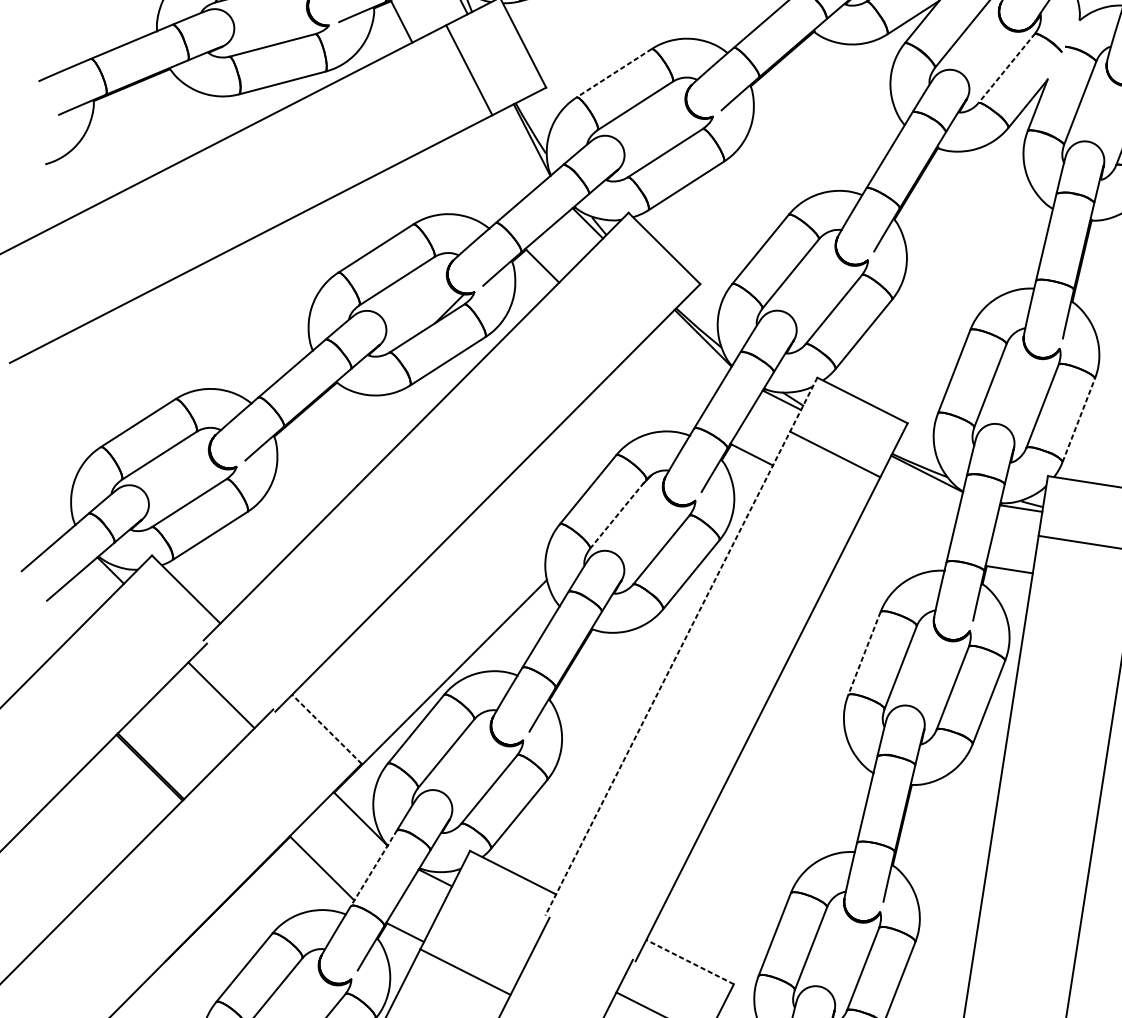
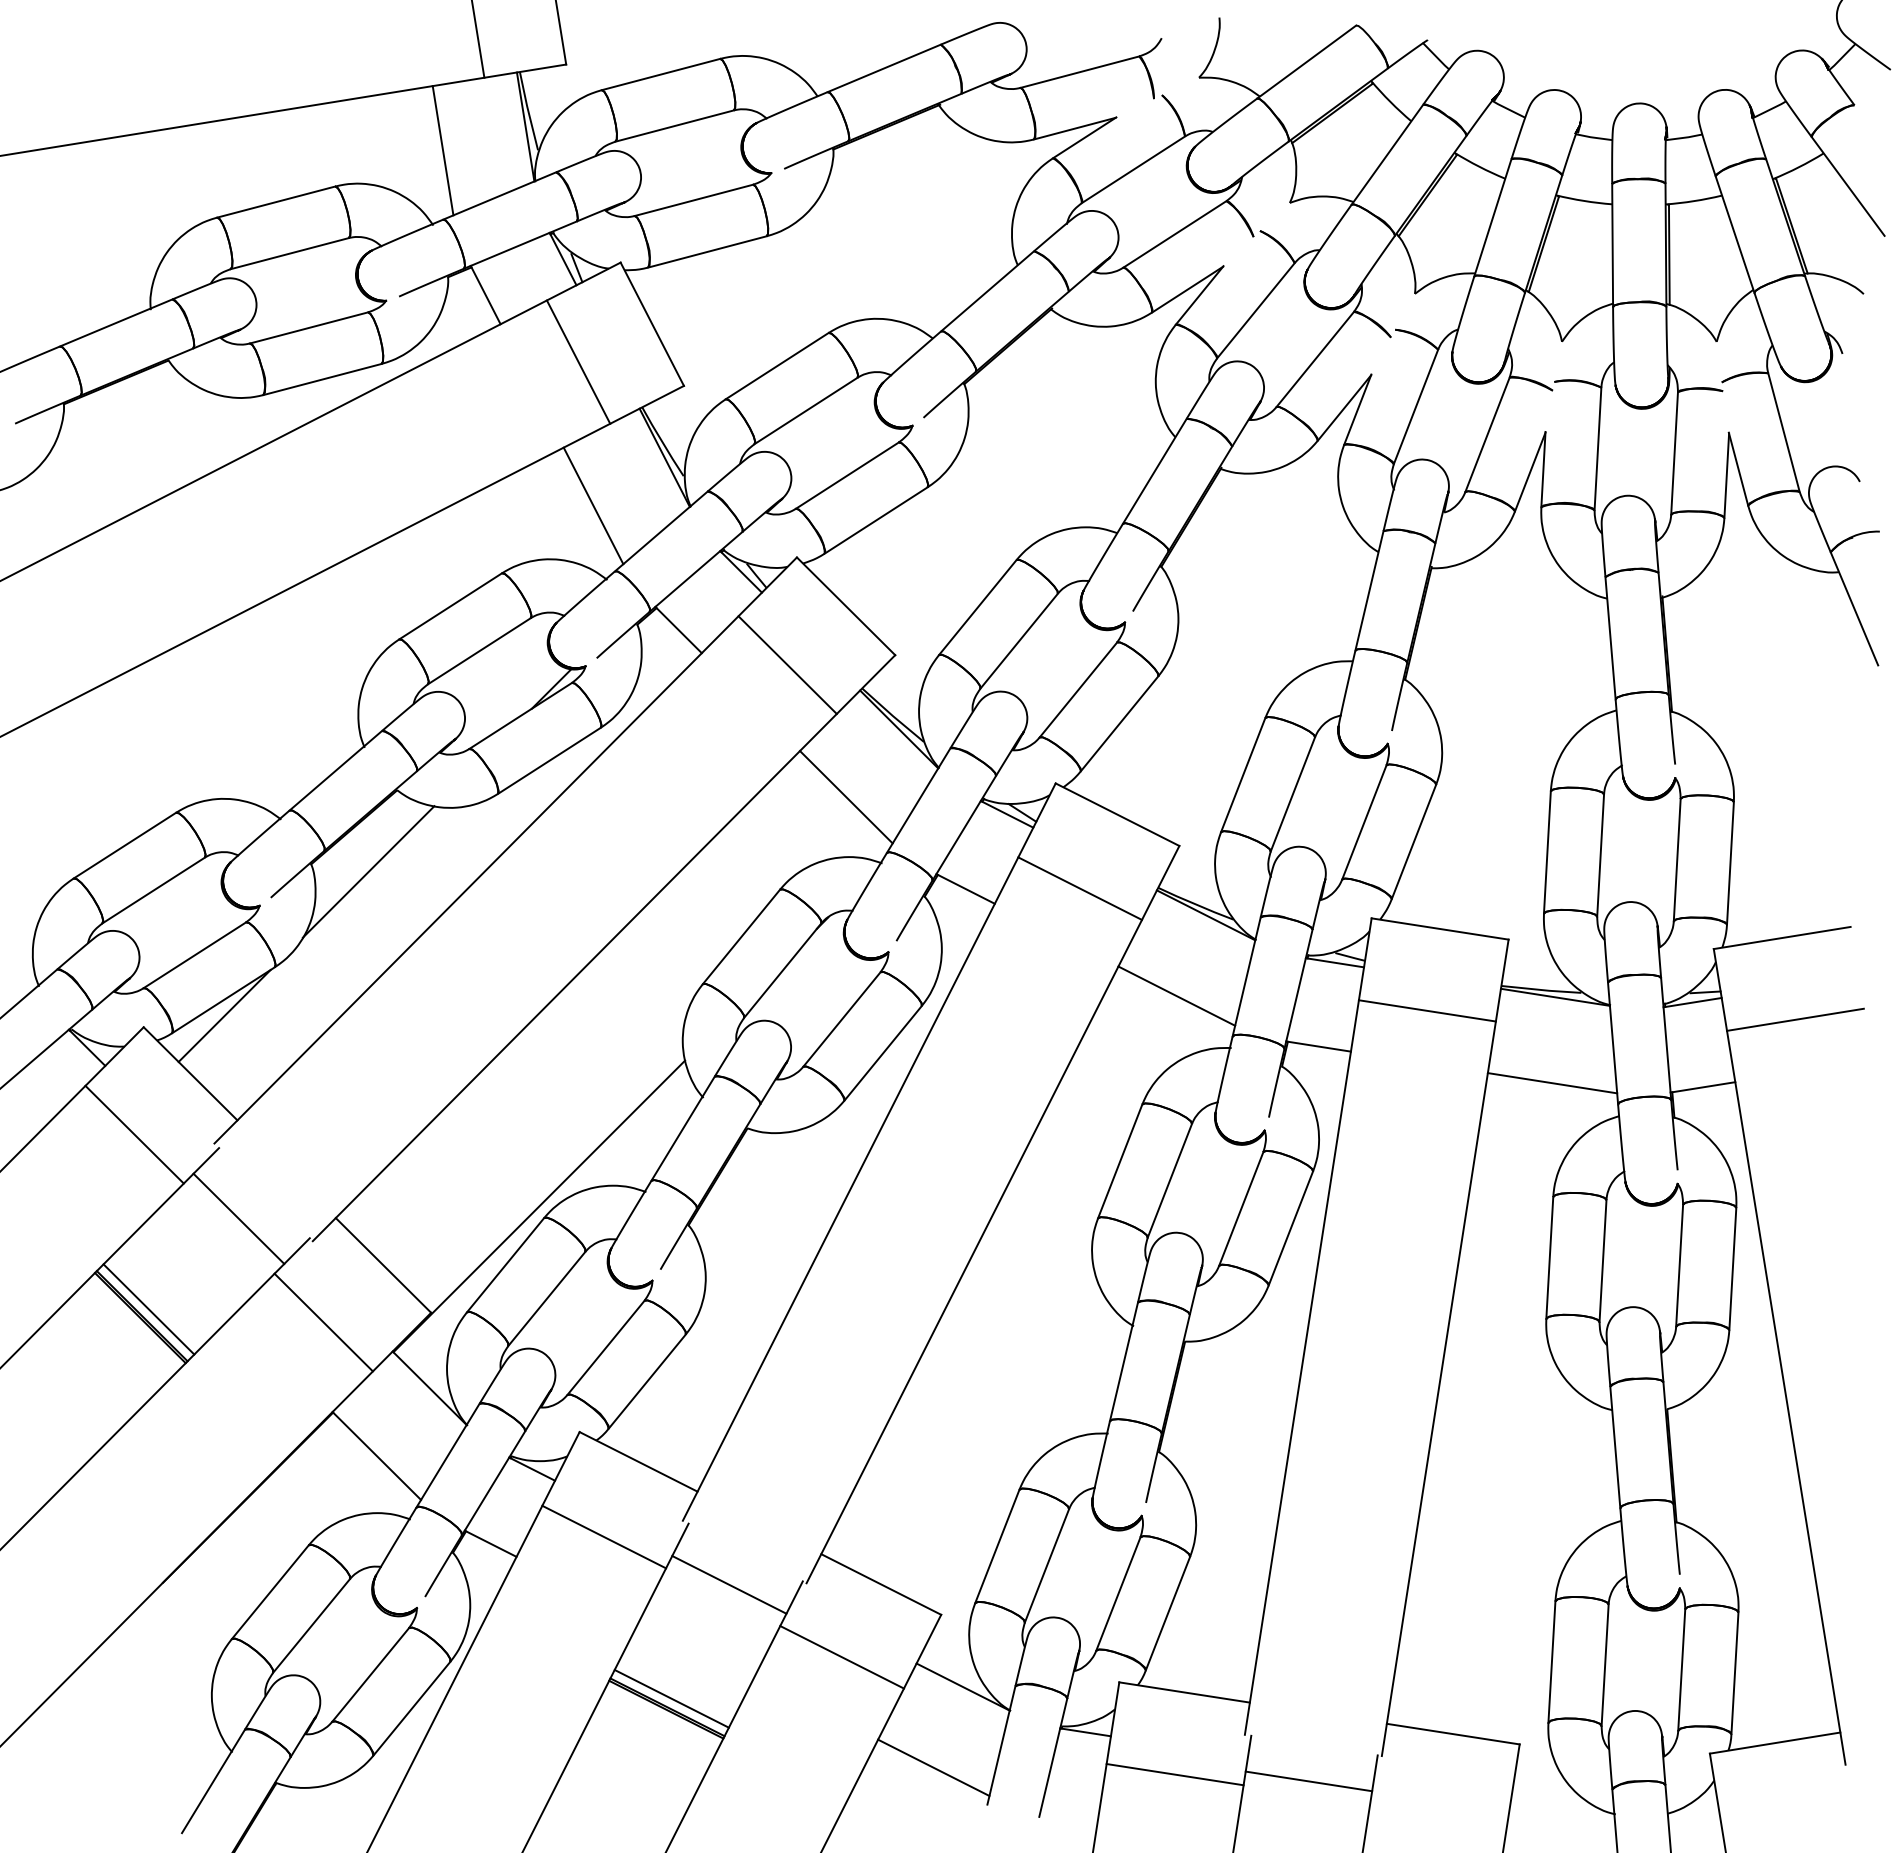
line: (1006, 68) -> (1314, 359), dashed -> solid
line: (613, 73) -> (776, 366), dashed -> solid
line: (480, 174) -> (593, 505), added
line: (621, 290) -> (787, 664), added
line: (664, 387) -> (845, 797), added
line: (1079, 420) -> (1414, 841), dashed -> solid
line: (316, 441) -> (368, 871), added
line: (618, 514) -> (783, 970), dashed -> solid
line: (905, 532) -> (1176, 995), added
line: (210, 547) -> (224, 1015), added
line: (145, 633) -> (134, 1134), added
line: (681, 646) -> (869, 1152), dashed -> solid
line: (864, 653) -> (1120, 1161), dashed -> solid
line: (326, 729) -> (383, 1265), dashed -> solid
line: (155, 761) -> (148, 1309), added
line: (283, 770) -> (323, 1322), added
line: (373, 868) -> (447, 1455), dashed -> solid
line: (579, 962) -> (729, 1584), added
line: (689, 962) -> (880, 1584), dashed -> solid
line: (465, 971) -> (604, 1536), moved

